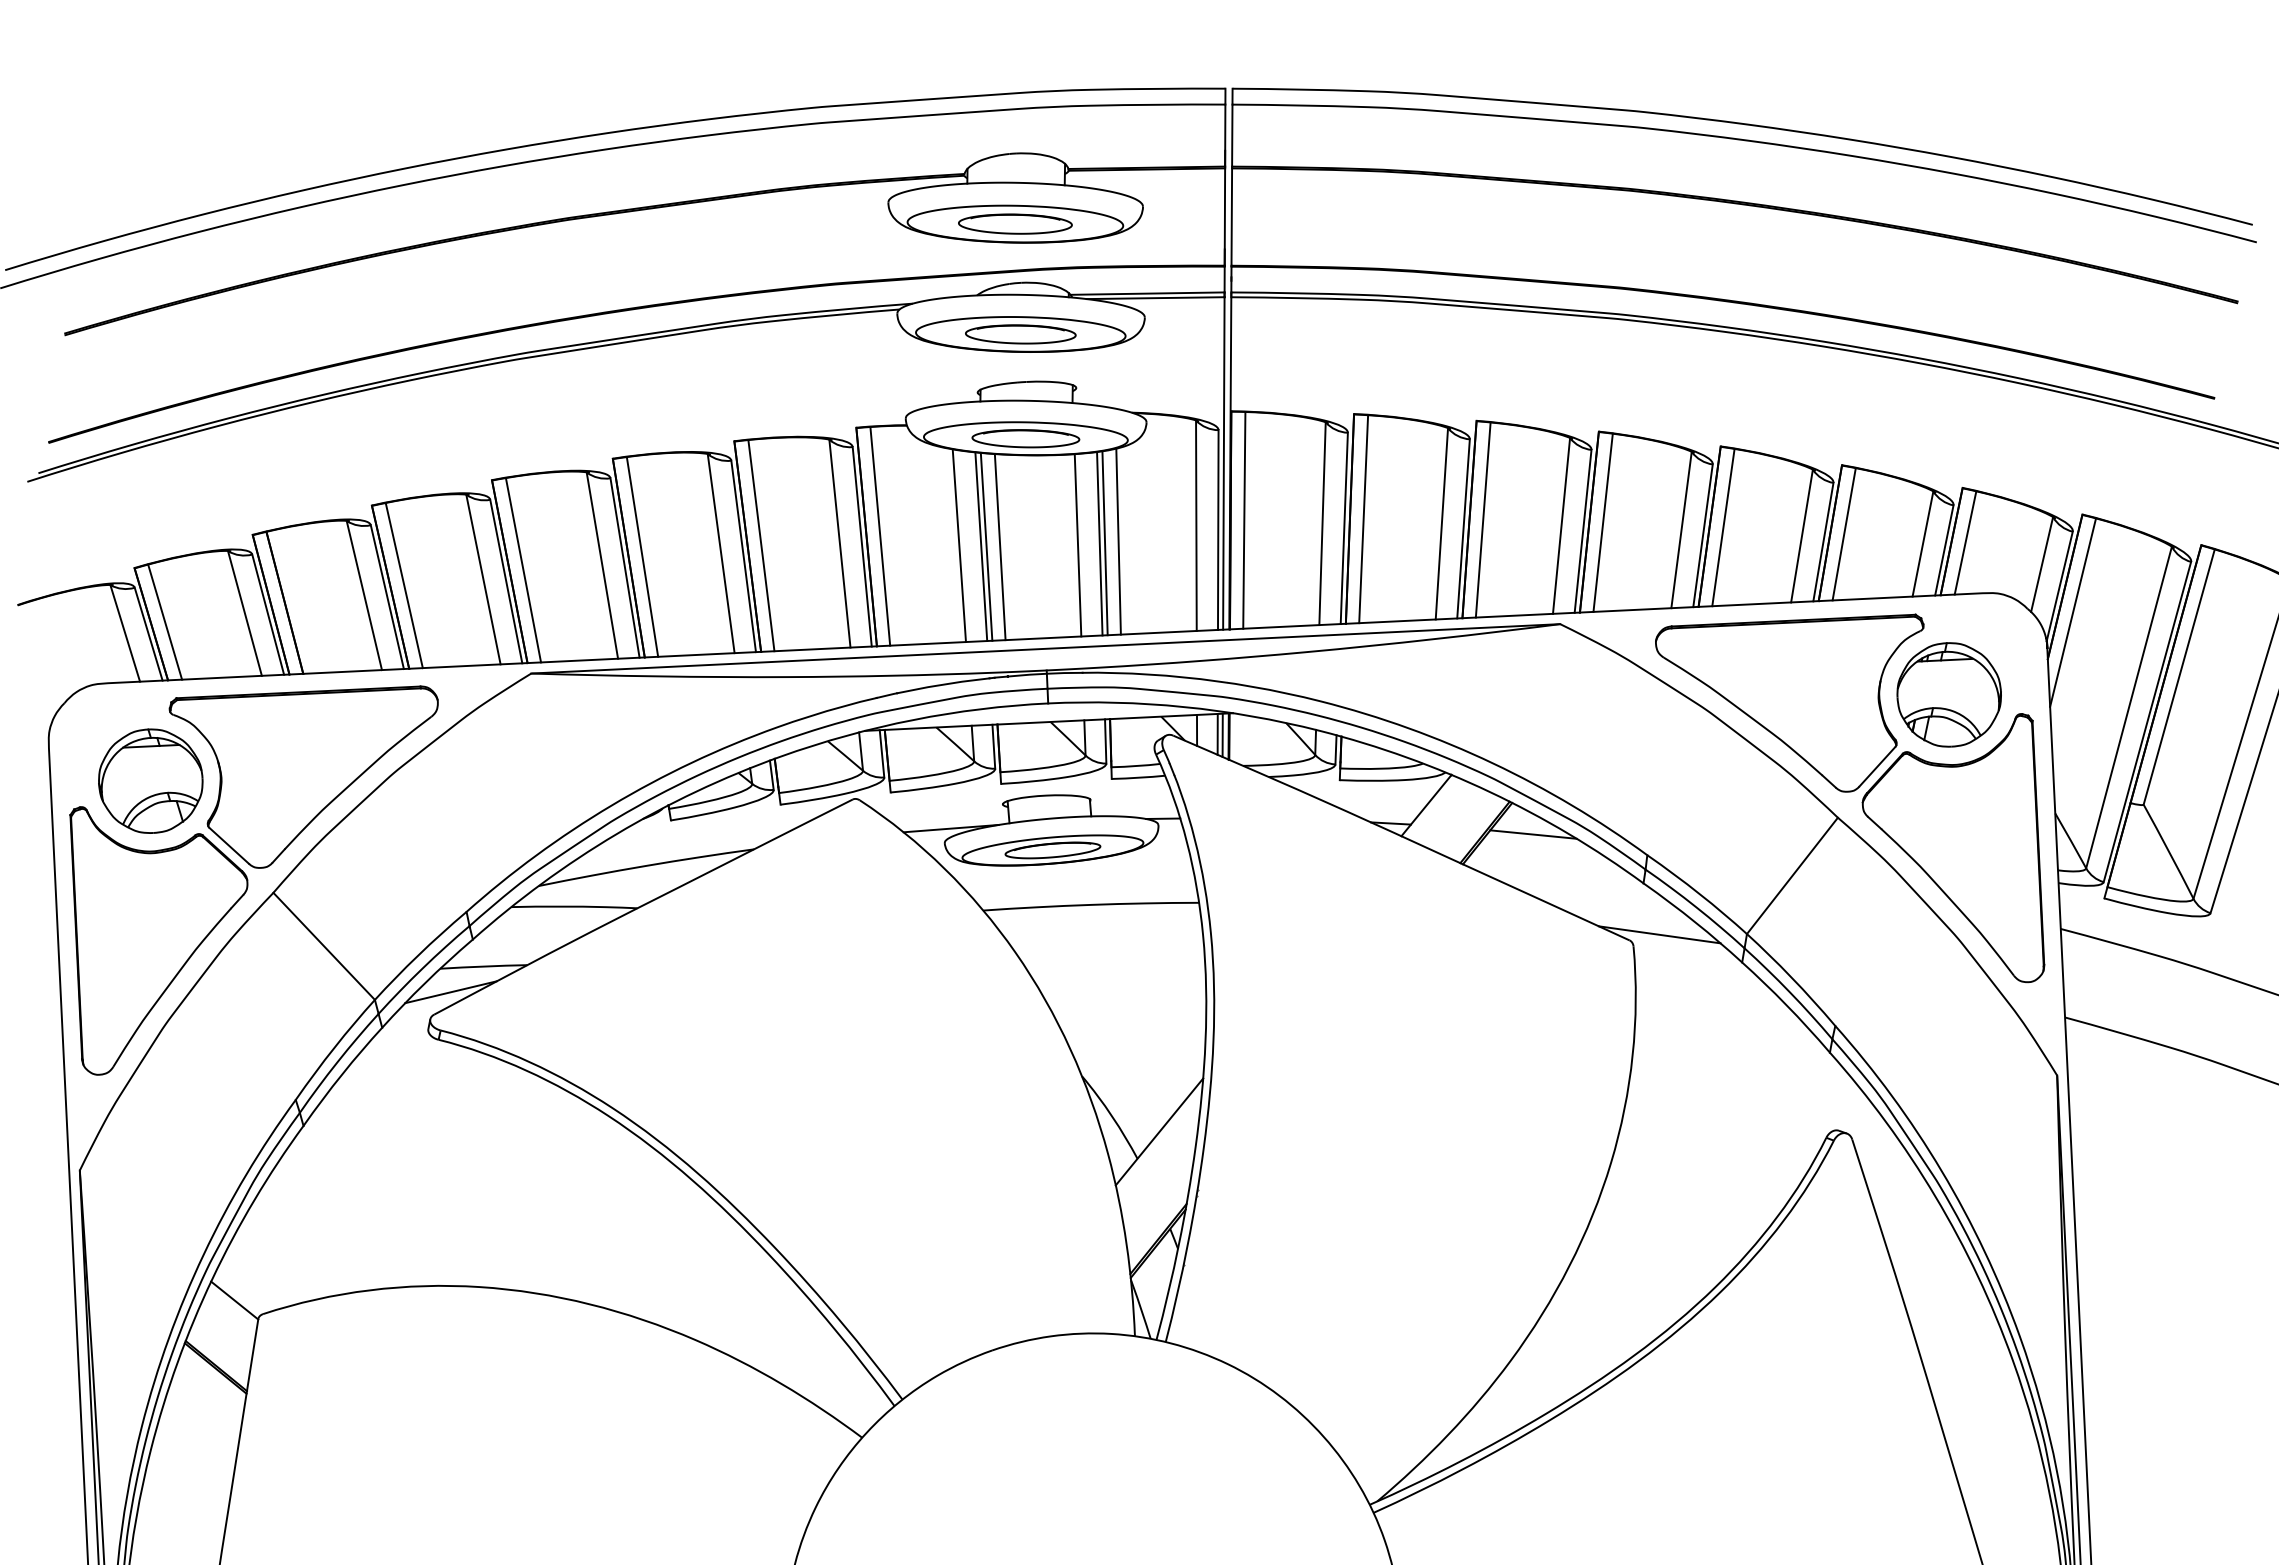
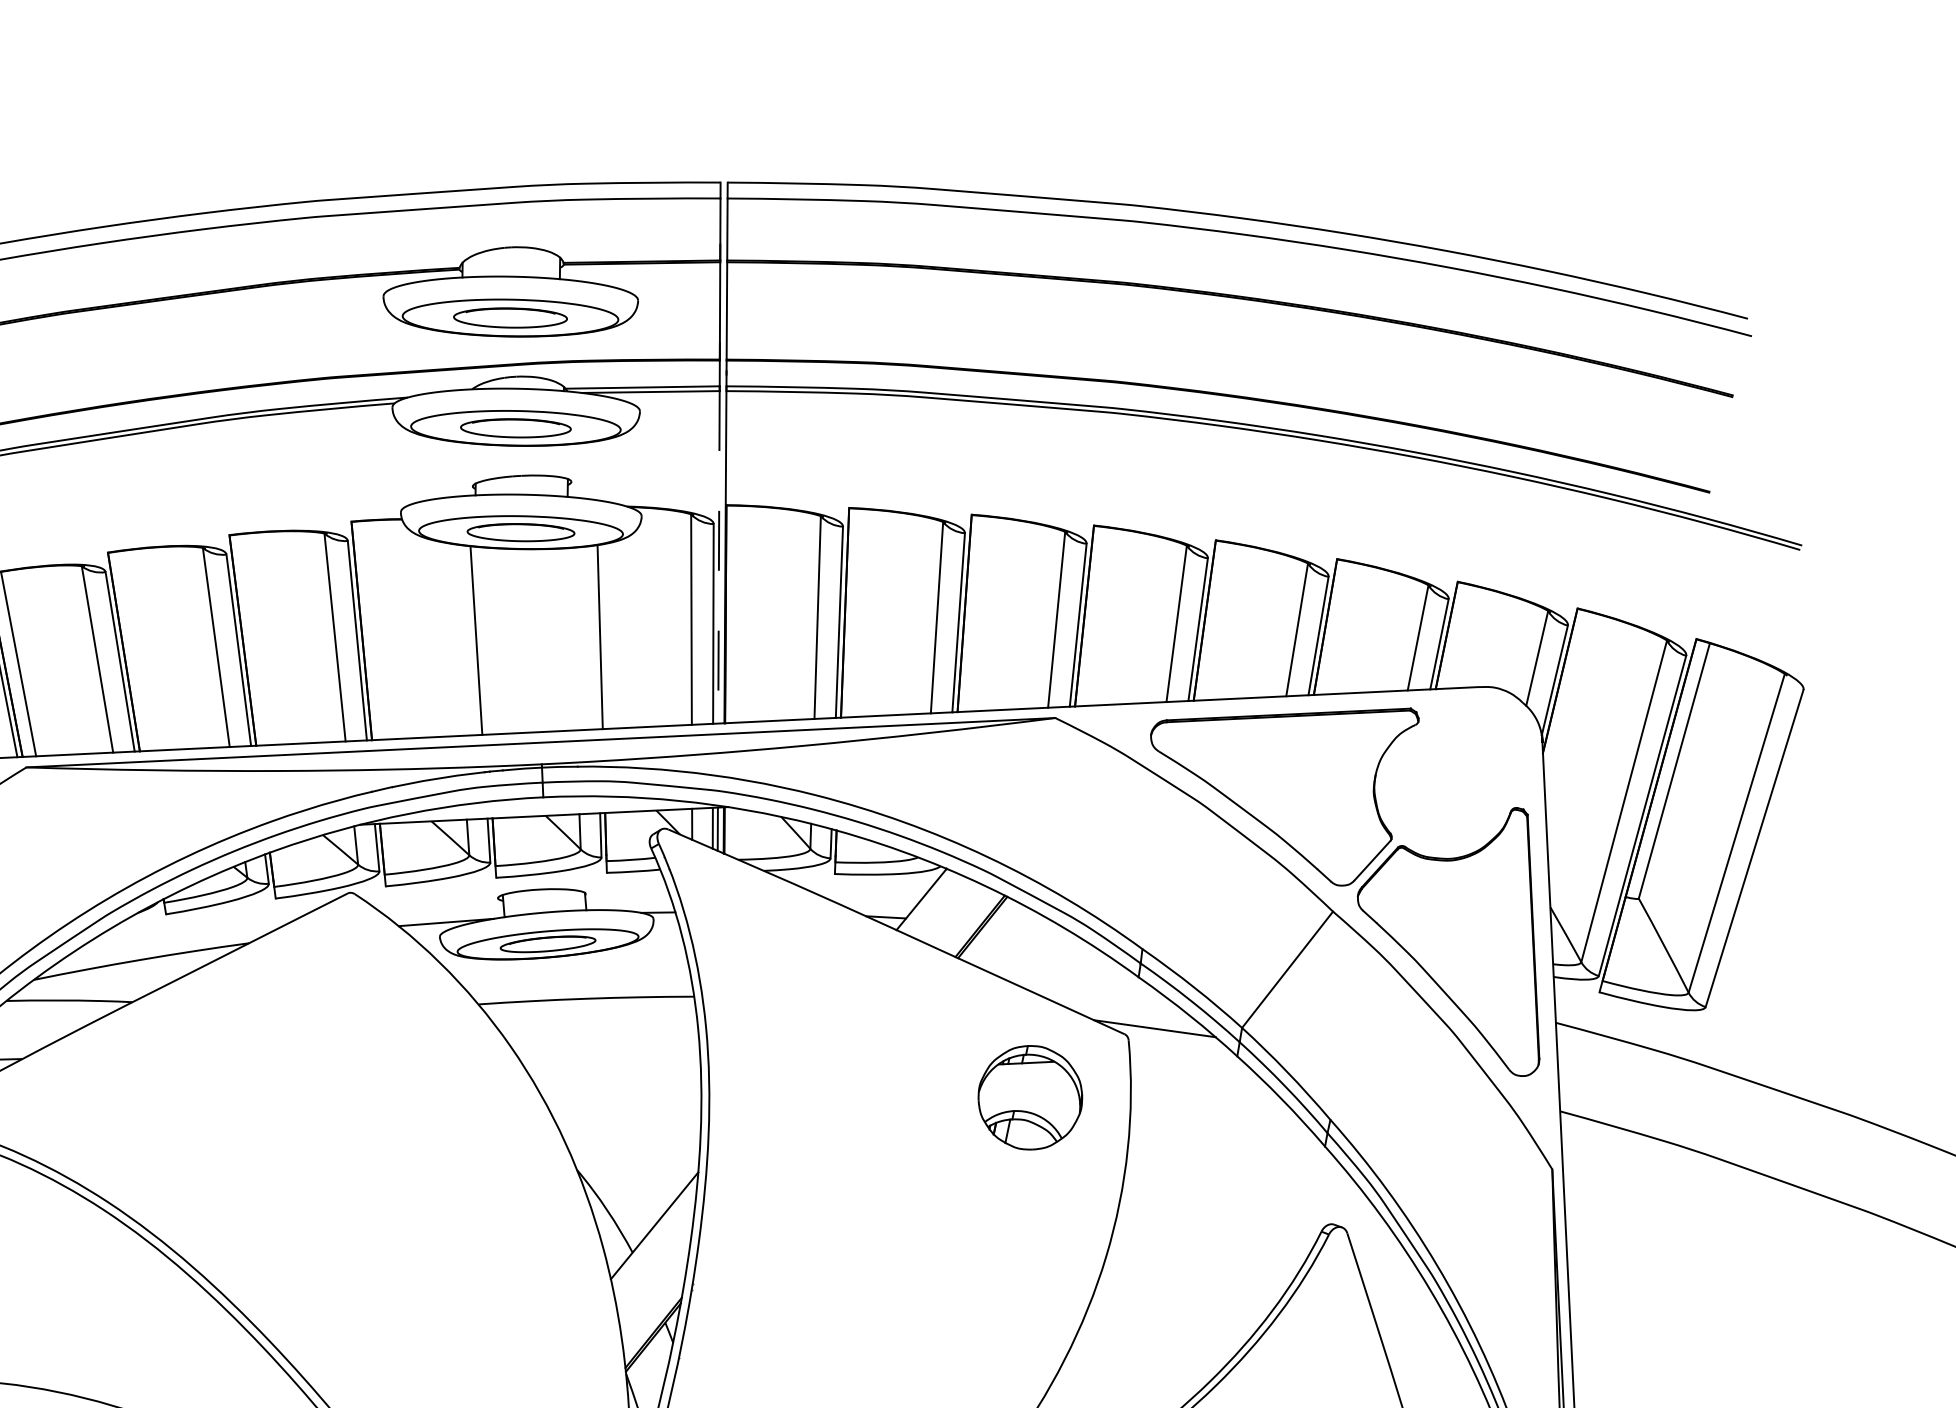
line: (1223, 463) -> (718, 557), solid -> dashed
line: (1244, 519) -> (739, 613), removed
line: (1363, 519) -> (858, 613), removed
line: (1482, 519) -> (977, 613), removed
line: (1602, 522) -> (1097, 616), removed
line: (1723, 527) -> (1218, 621), removed
line: (1843, 534) -> (1338, 628), removed
line: (880, 535) -> (375, 629), removed
line: (1118, 541) -> (613, 635), removed
line: (1965, 542) -> (1460, 636), removed
line: (1099, 543) -> (594, 637), removed
line: (761, 545) -> (256, 639), removed
line: (958, 545) -> (453, 639), removed
line: (1077, 545) -> (572, 639), removed
line: (986, 546) -> (481, 640), removed
line: (999, 547) -> (494, 641), removed
line: (642, 556) -> (137, 650), removed
line: (2073, 612) -> (1568, 706), removed
part: (1948, 694) -> (1029, 1097), moved
line: (1533, 834) -> (1028, 928), removed

